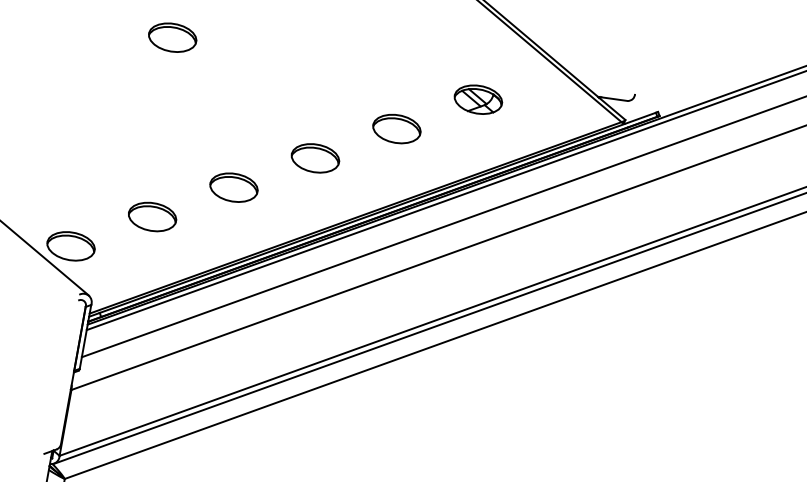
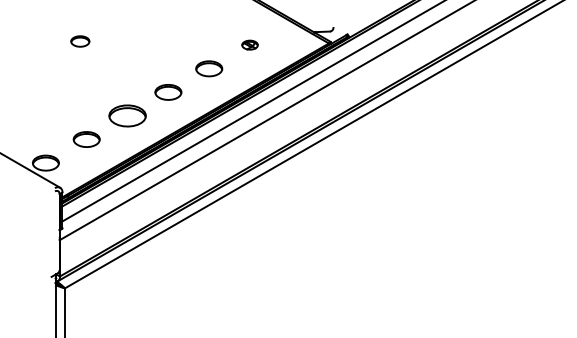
part: (173, 37) -> (80, 41), size x0.7
part: (477, 98) -> (249, 44), size x0.6
part: (234, 186) -> (127, 115), size x1.4

